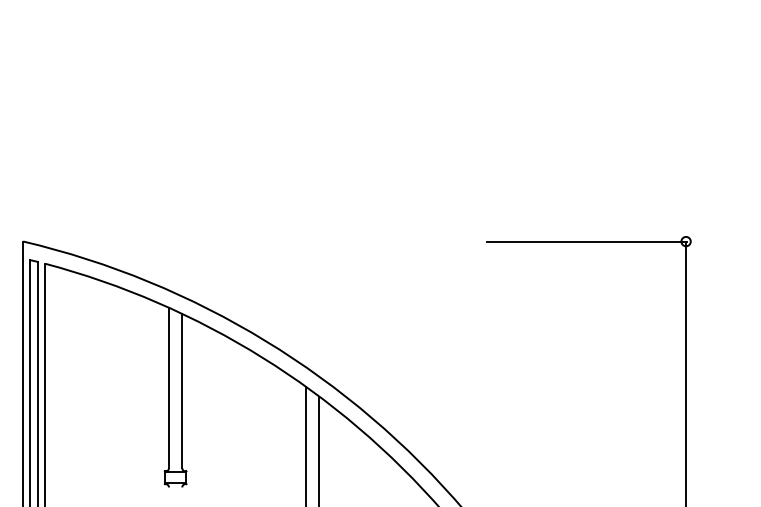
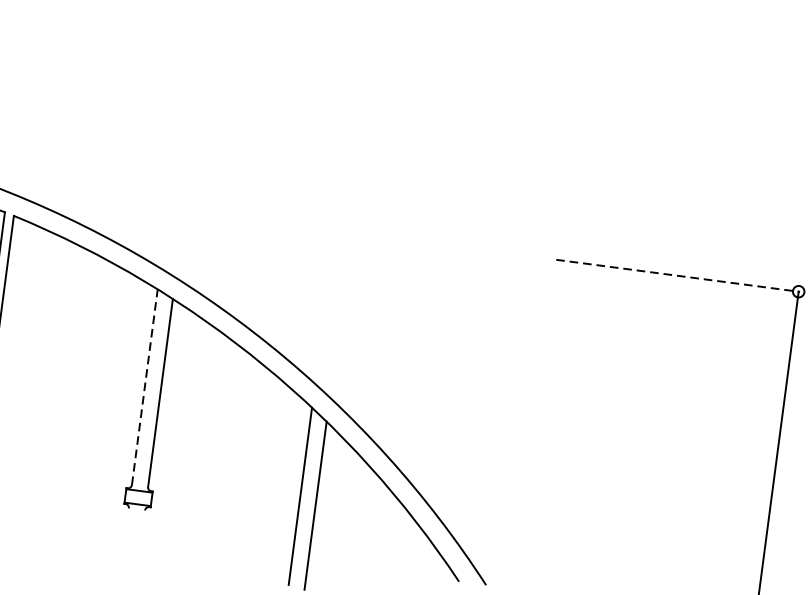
line: (587, 241) -> (678, 275), solid -> dashed
line: (169, 387) -> (145, 386), solid -> dashed

